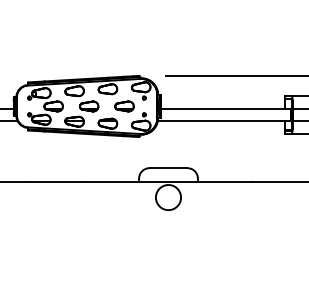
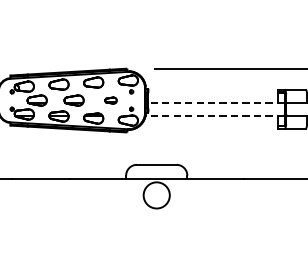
part: (124, 106) -> (110, 100), size x0.6
line: (225, 108) -> (216, 102), solid -> dashed
line: (223, 121) -> (214, 116), solid -> dashed

